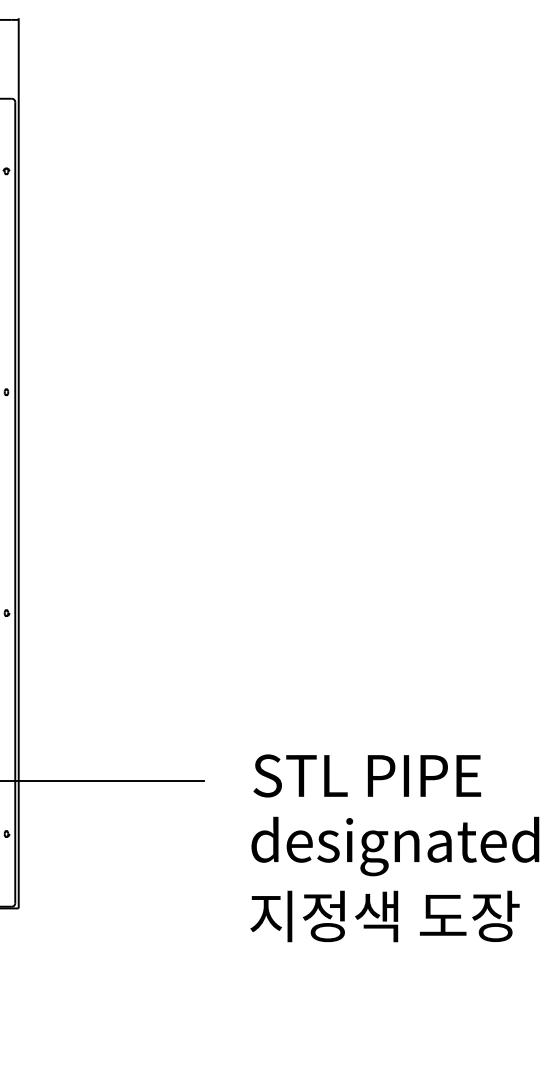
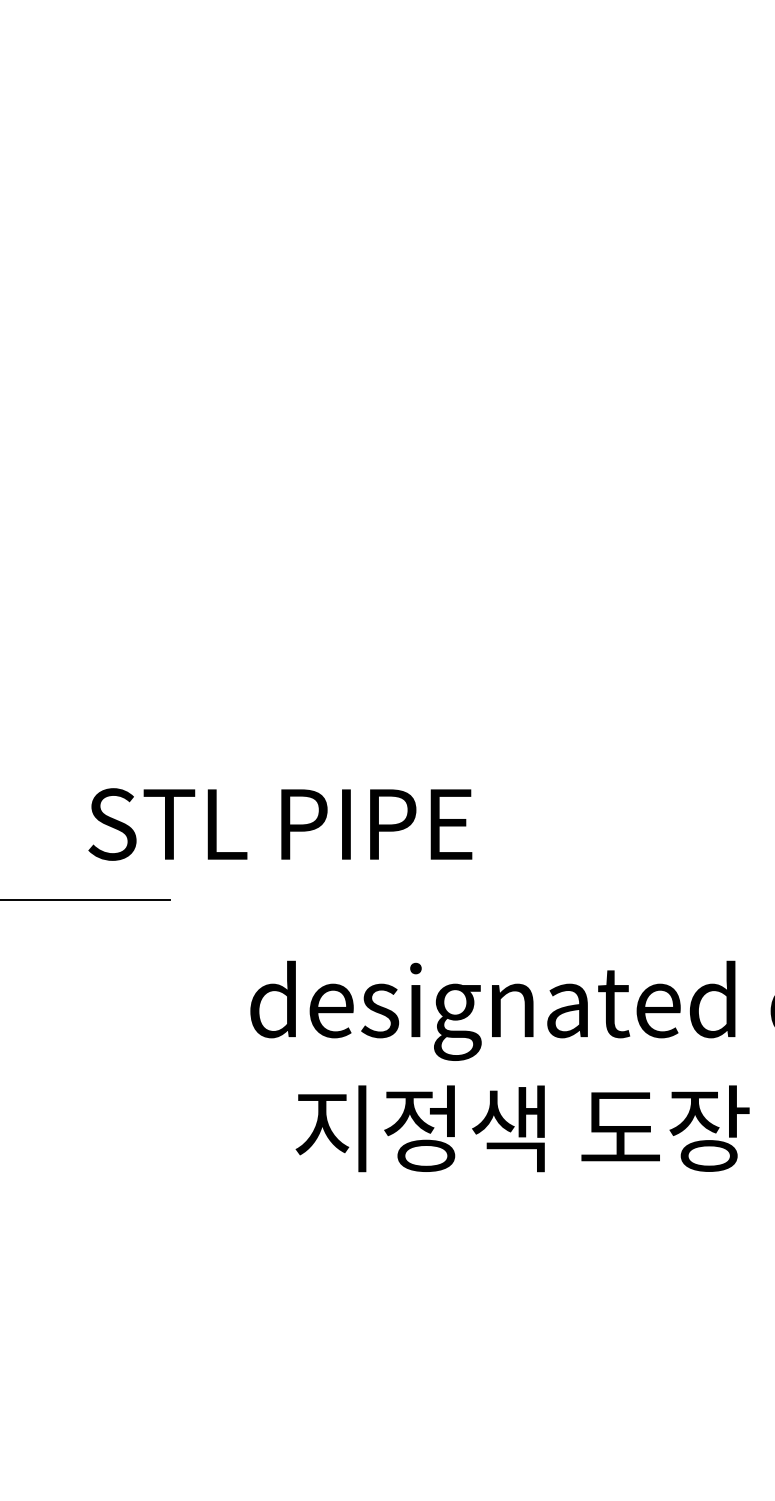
text: (367, 775) -> (280, 823), moved
text: (384, 916) -> (521, 1128), moved

